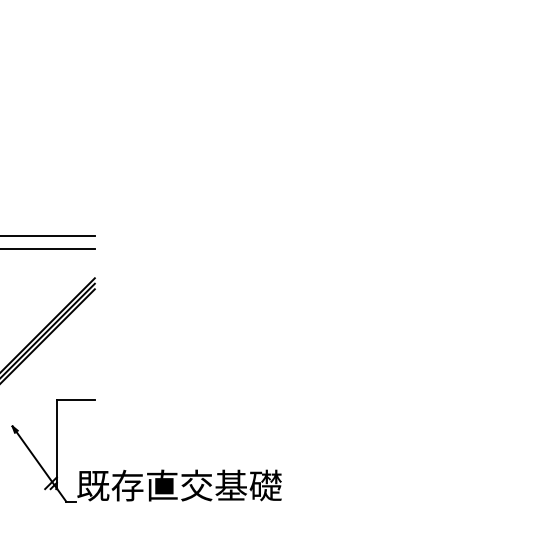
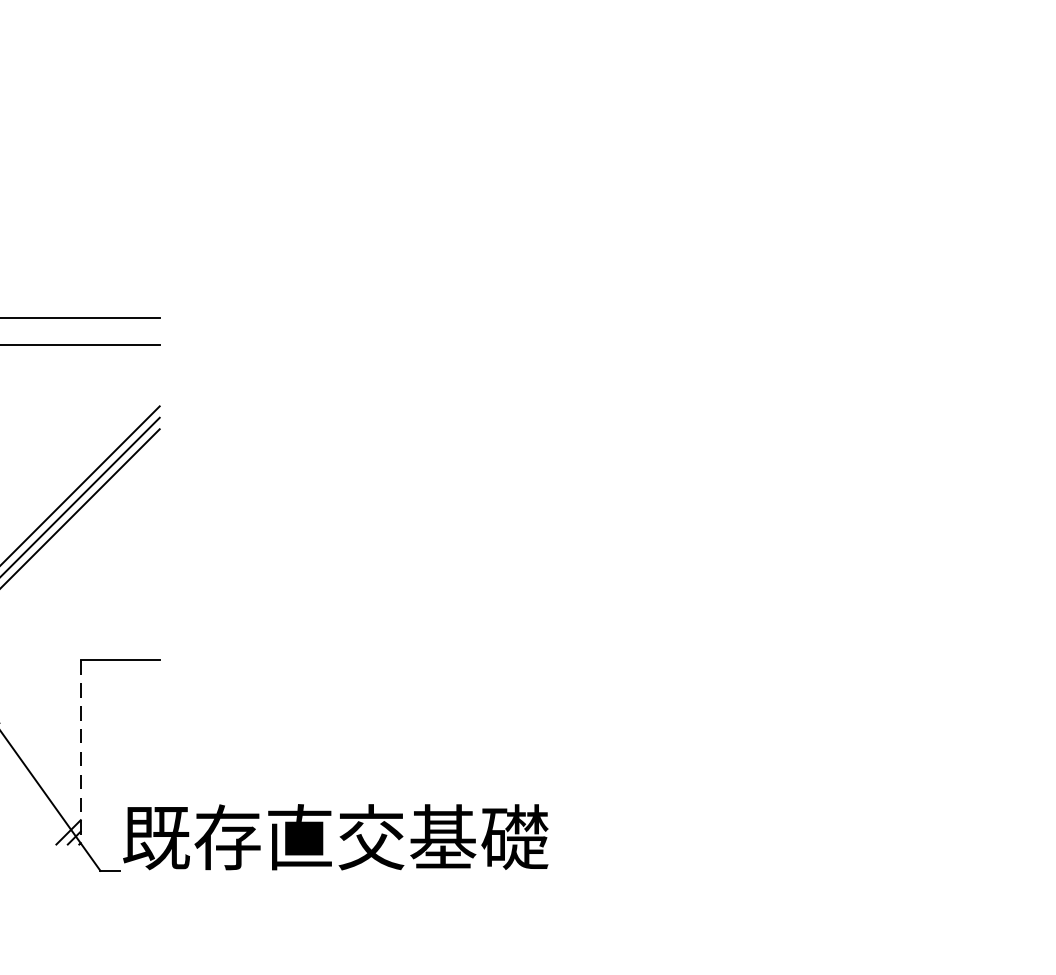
line: (56, 445) -> (79, 753), solid -> dashed

